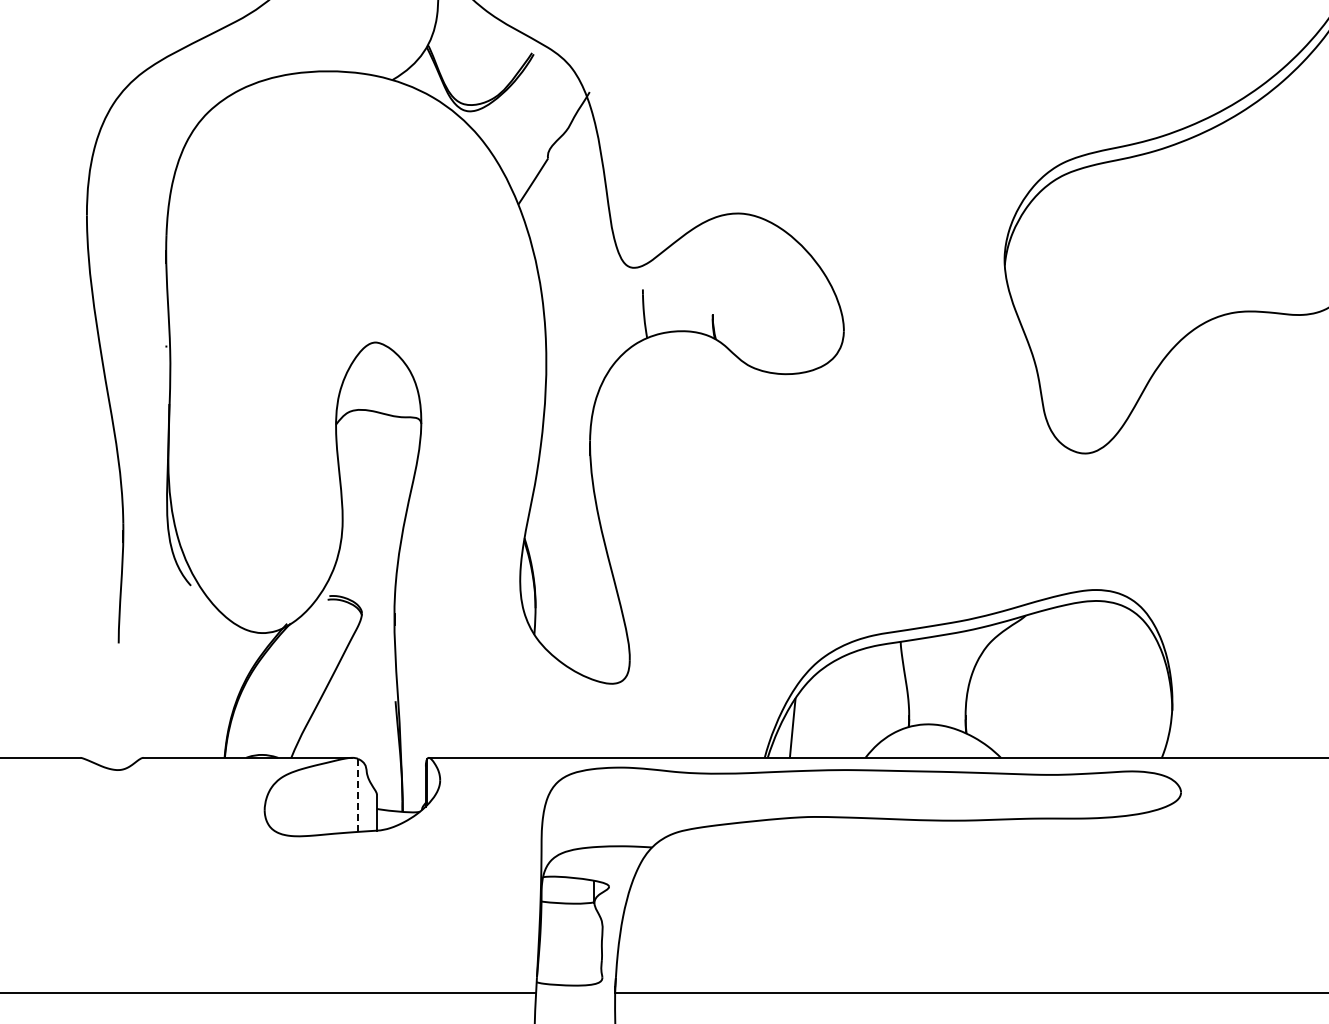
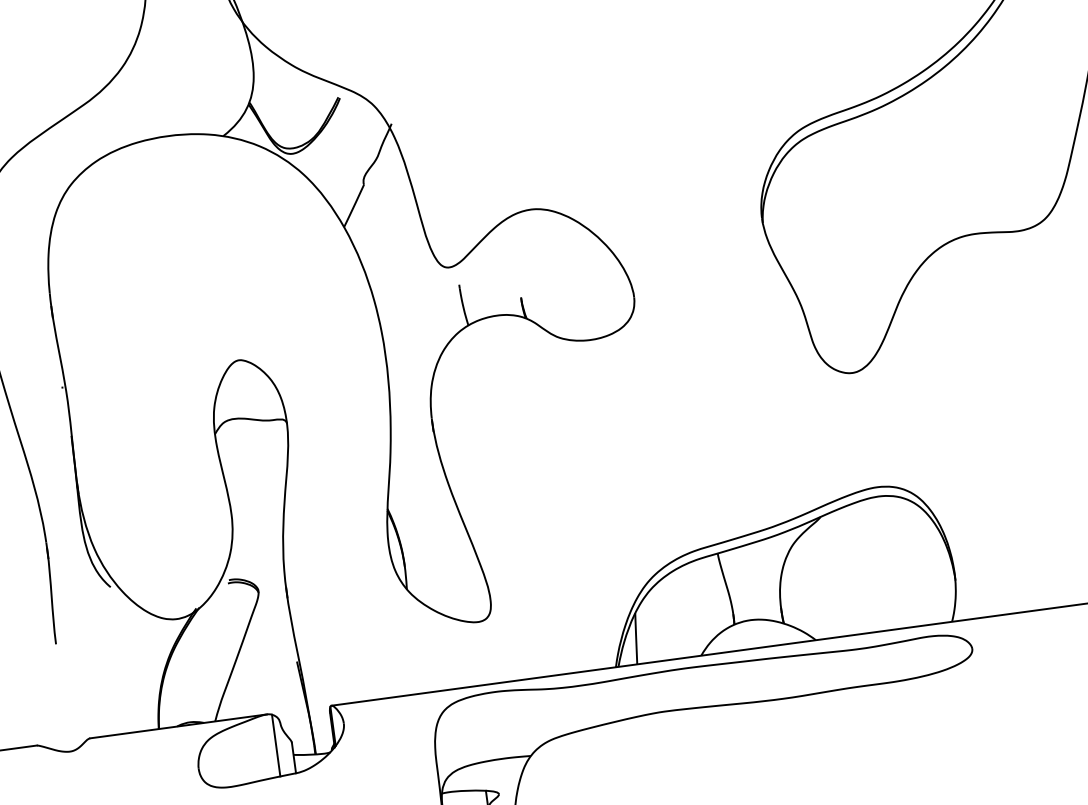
line: (358, 794) -> (276, 744), dashed -> solid

